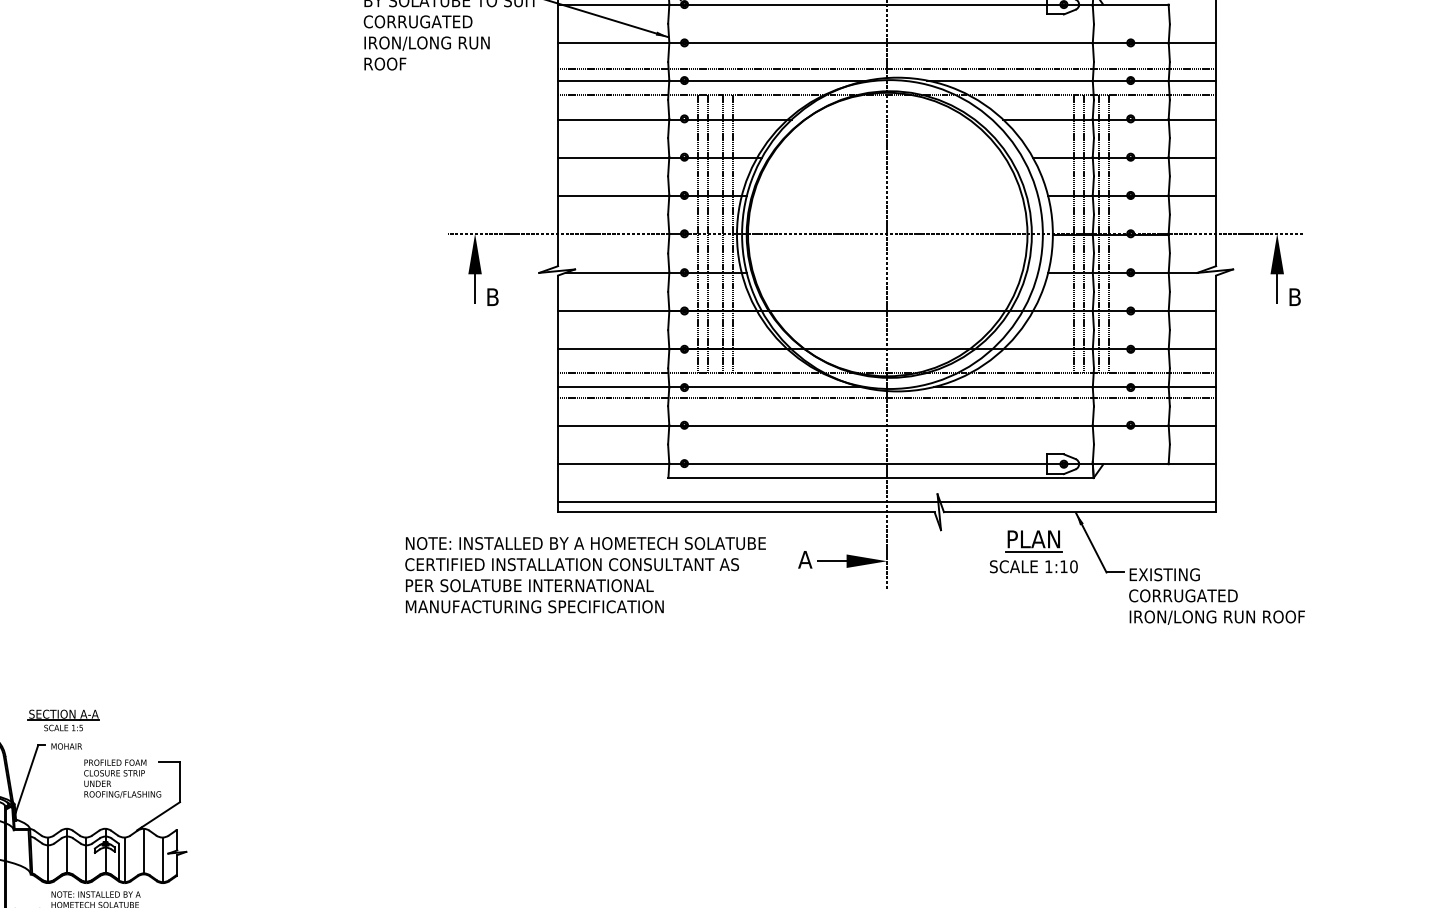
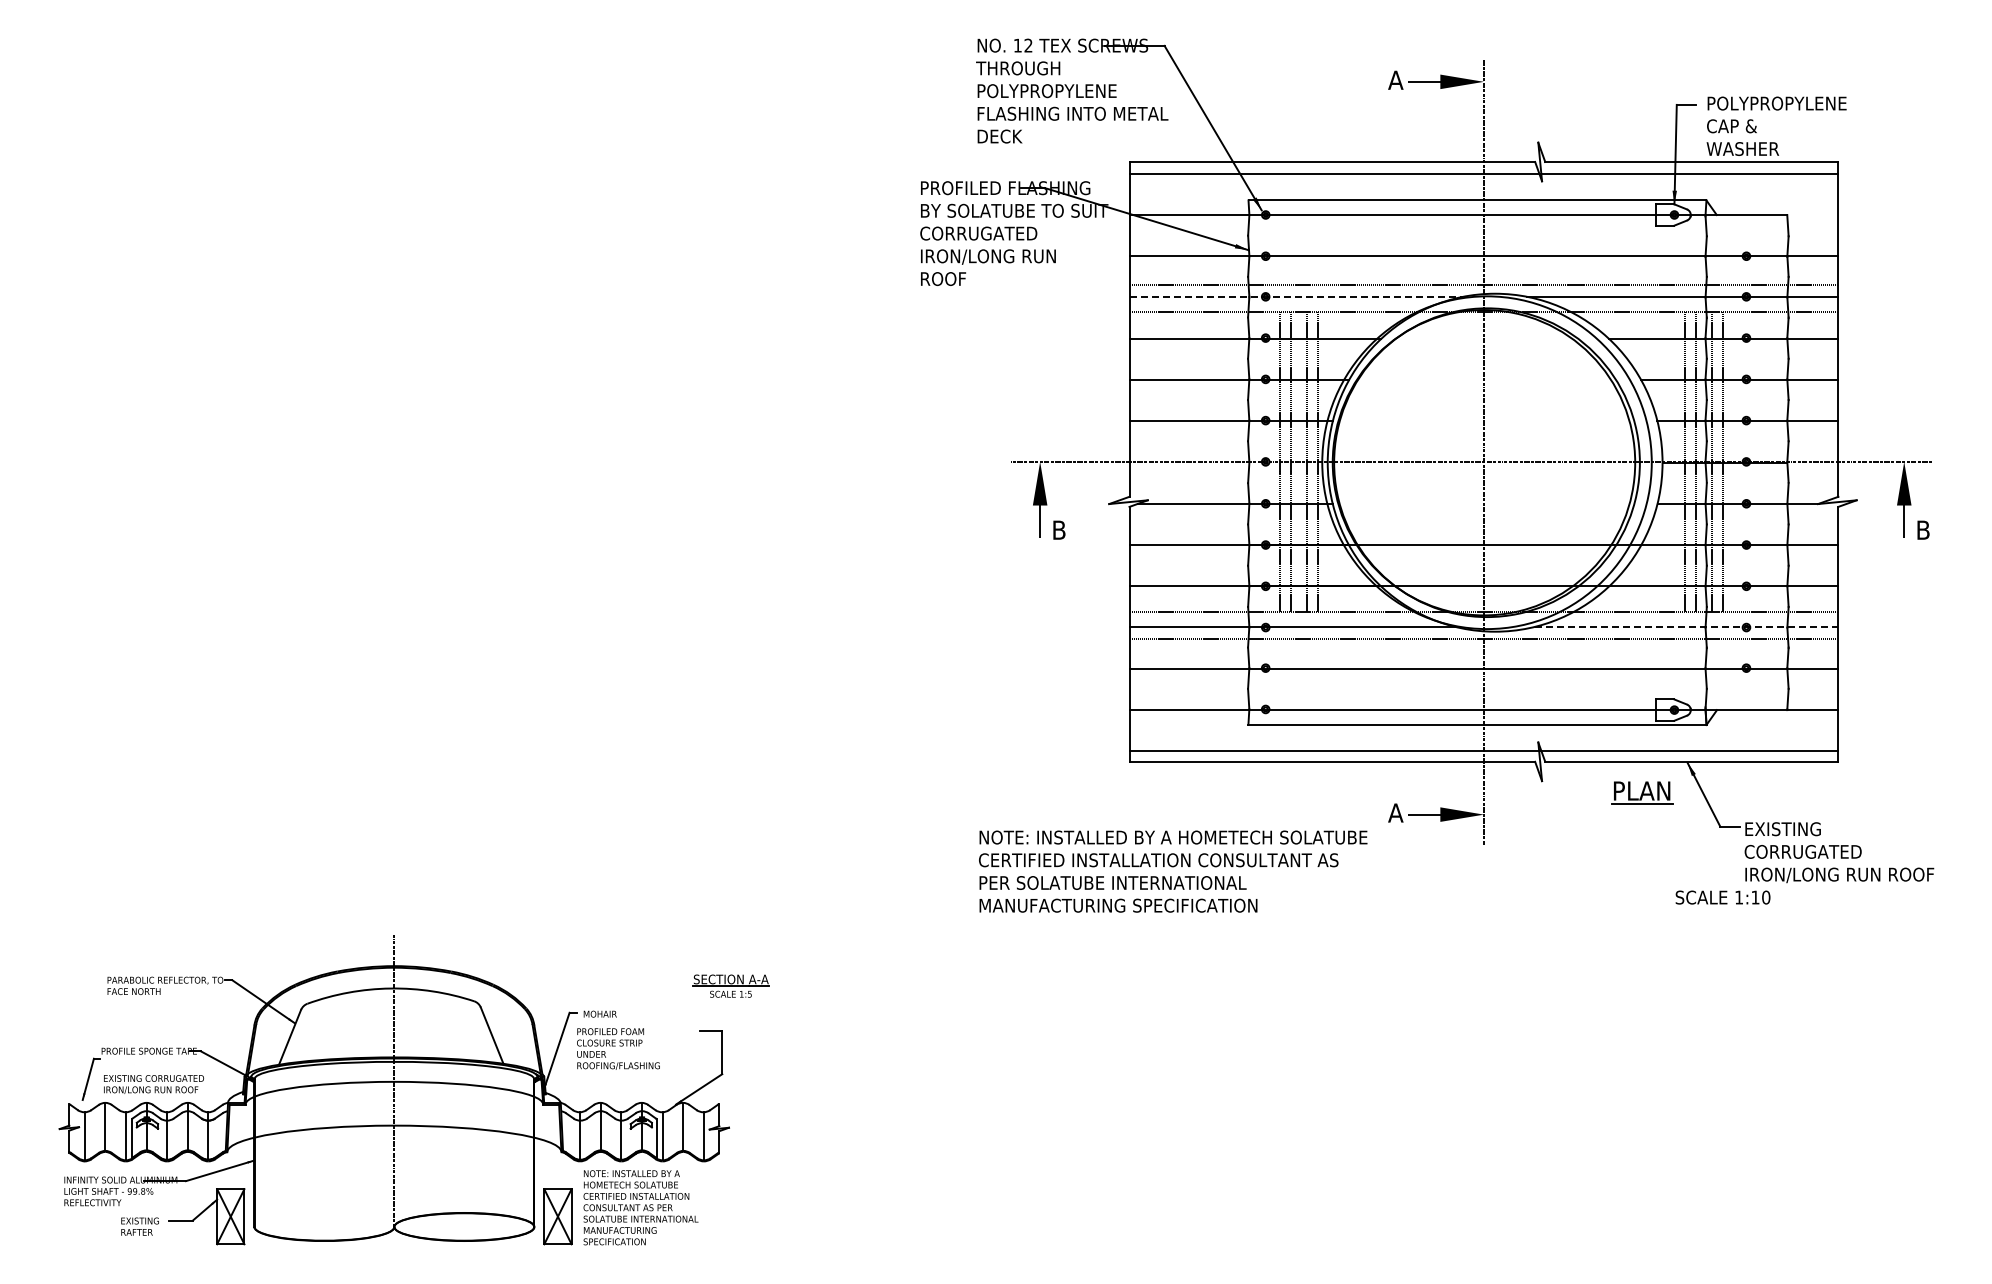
line: (713, 80) -> (1296, 296), solid -> dashed
line: (1075, 386) -> (1686, 626), solid -> dashed
text: (1033, 566) -> (1722, 897), moved
text: (585, 575) -> (1173, 871), moved
part: (63, 719) -> (730, 985), moved
text: (122, 778) -> (618, 1048), moved

